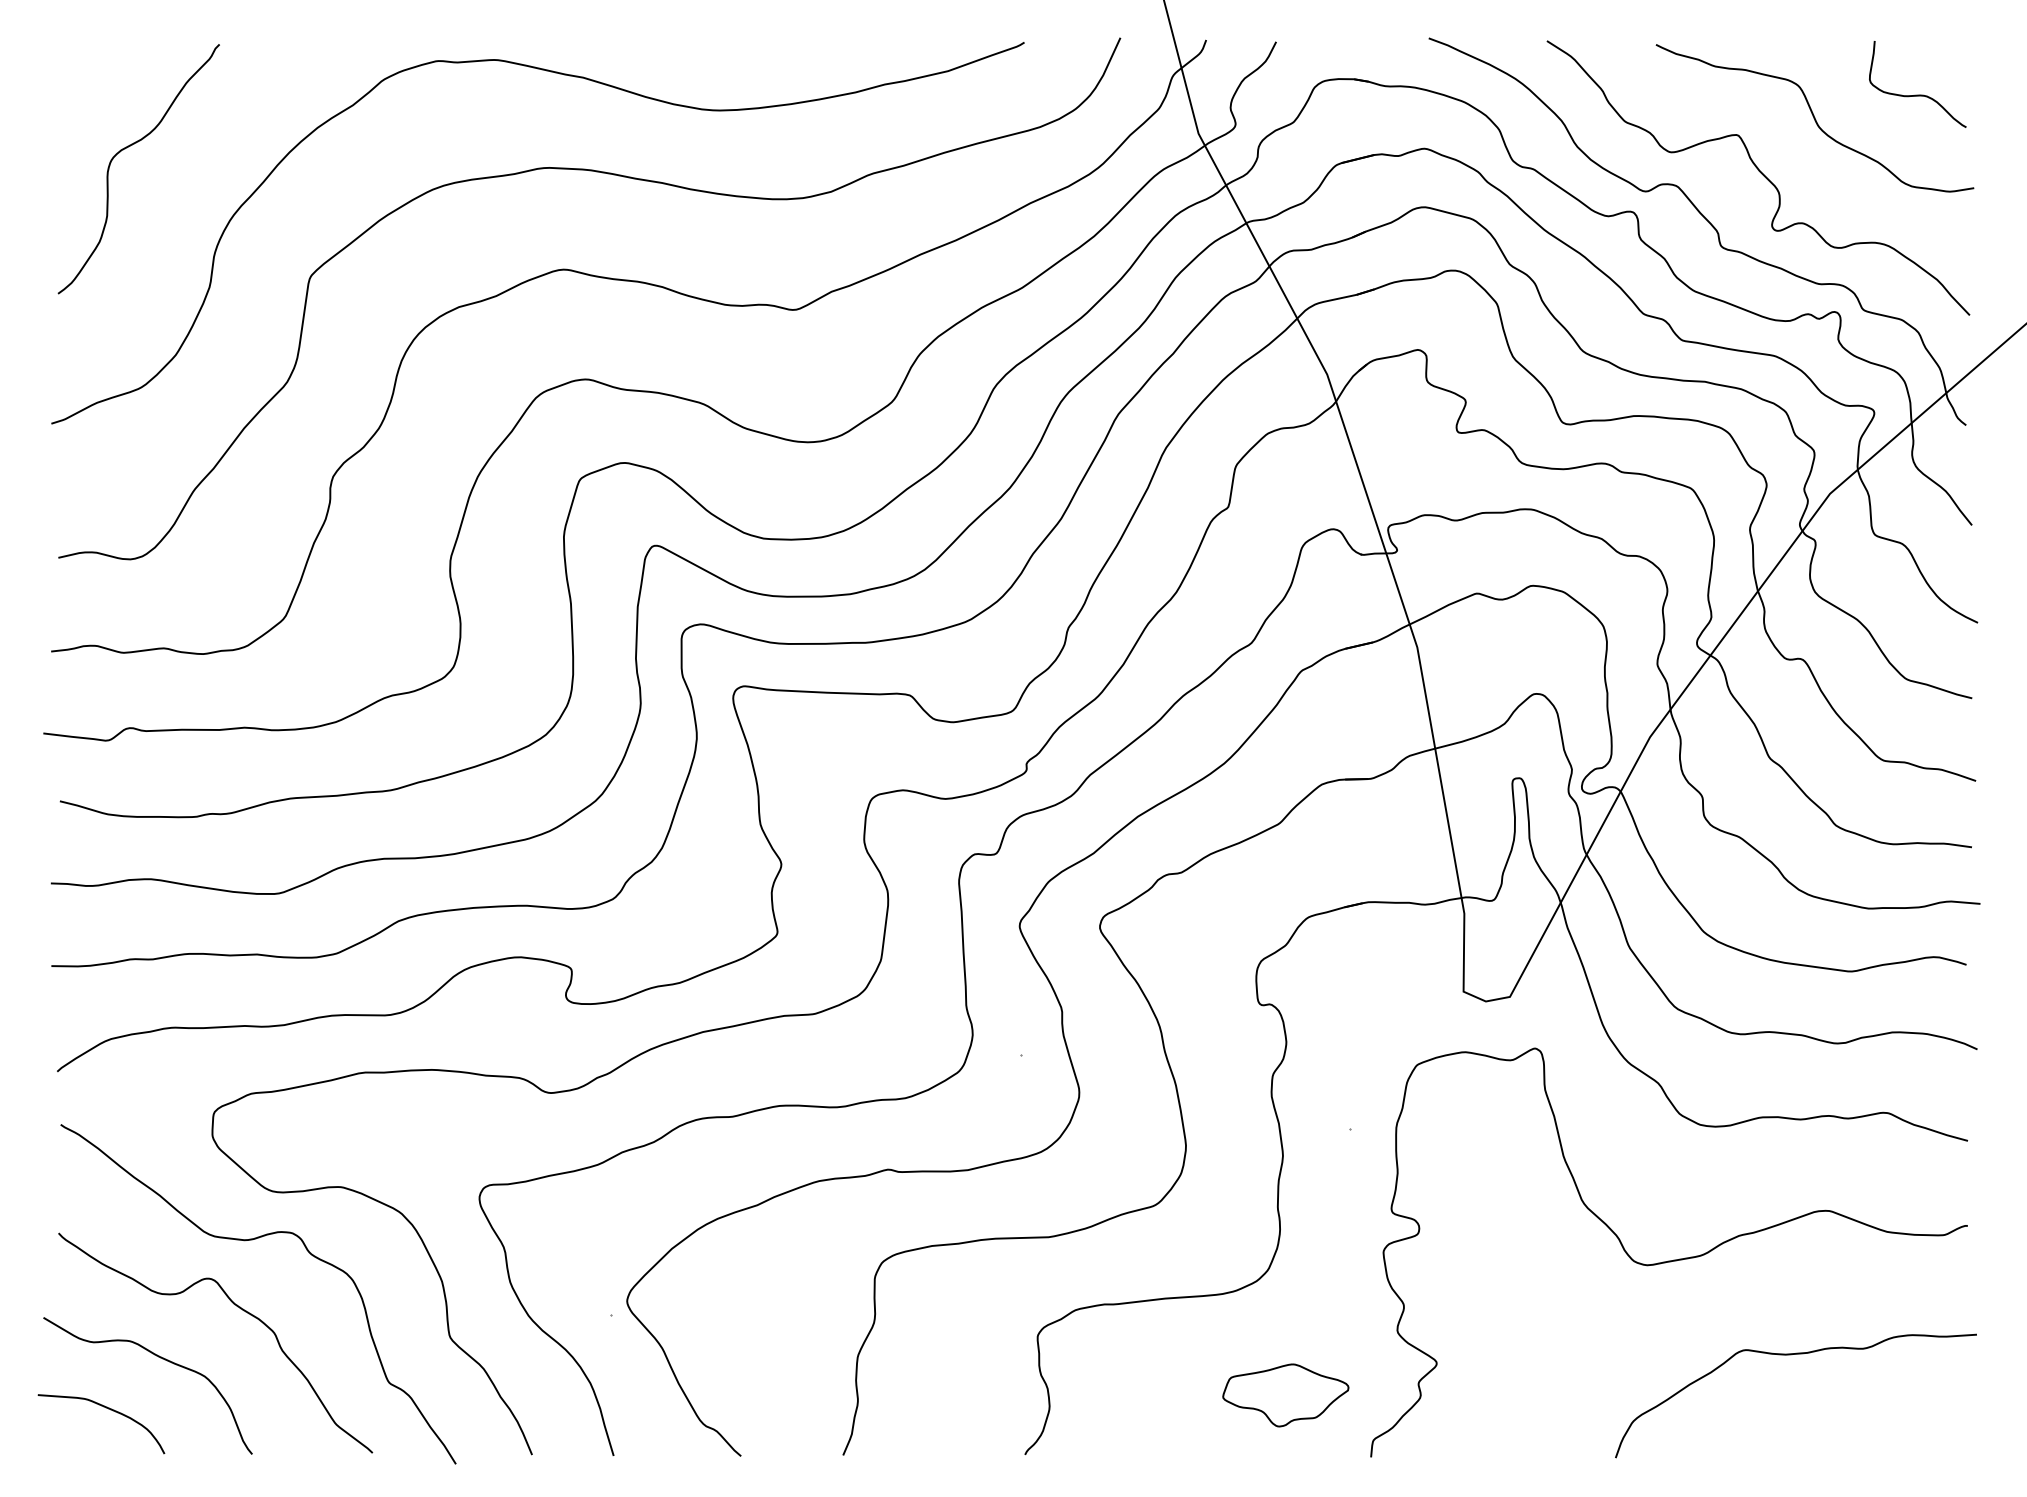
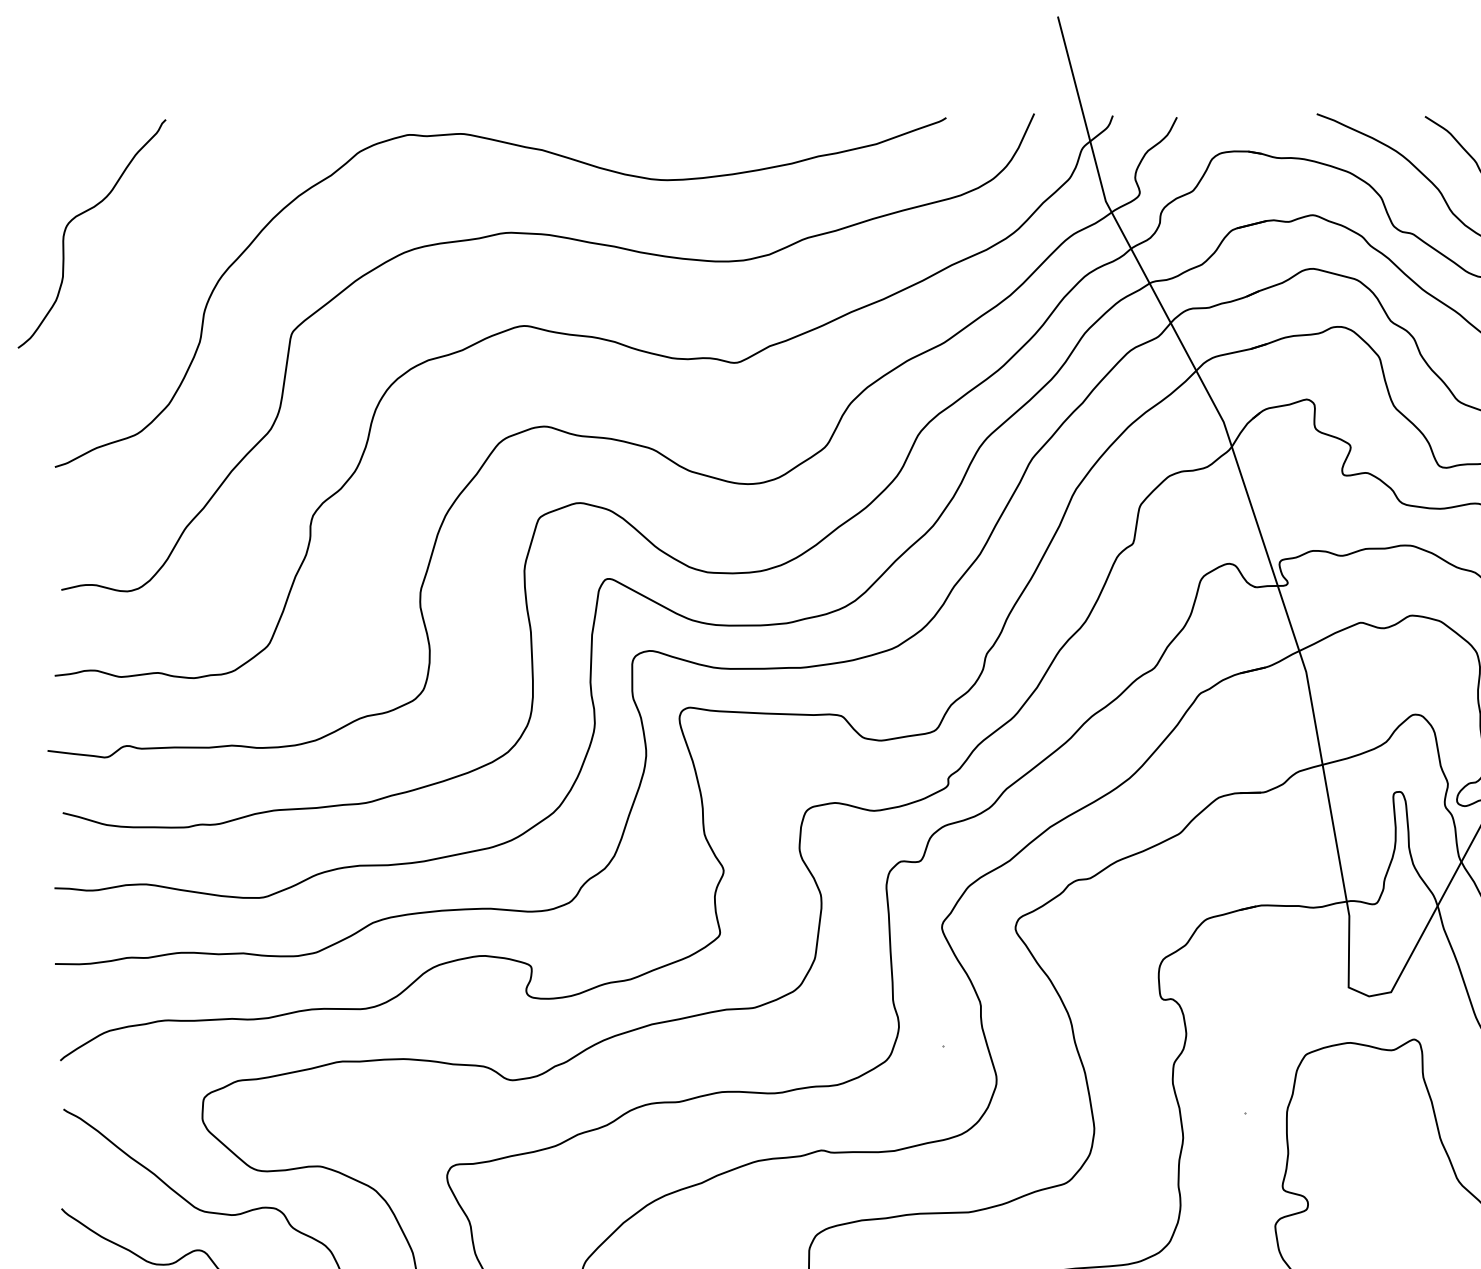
curve: (125, 149) -> (79, 215), moved

